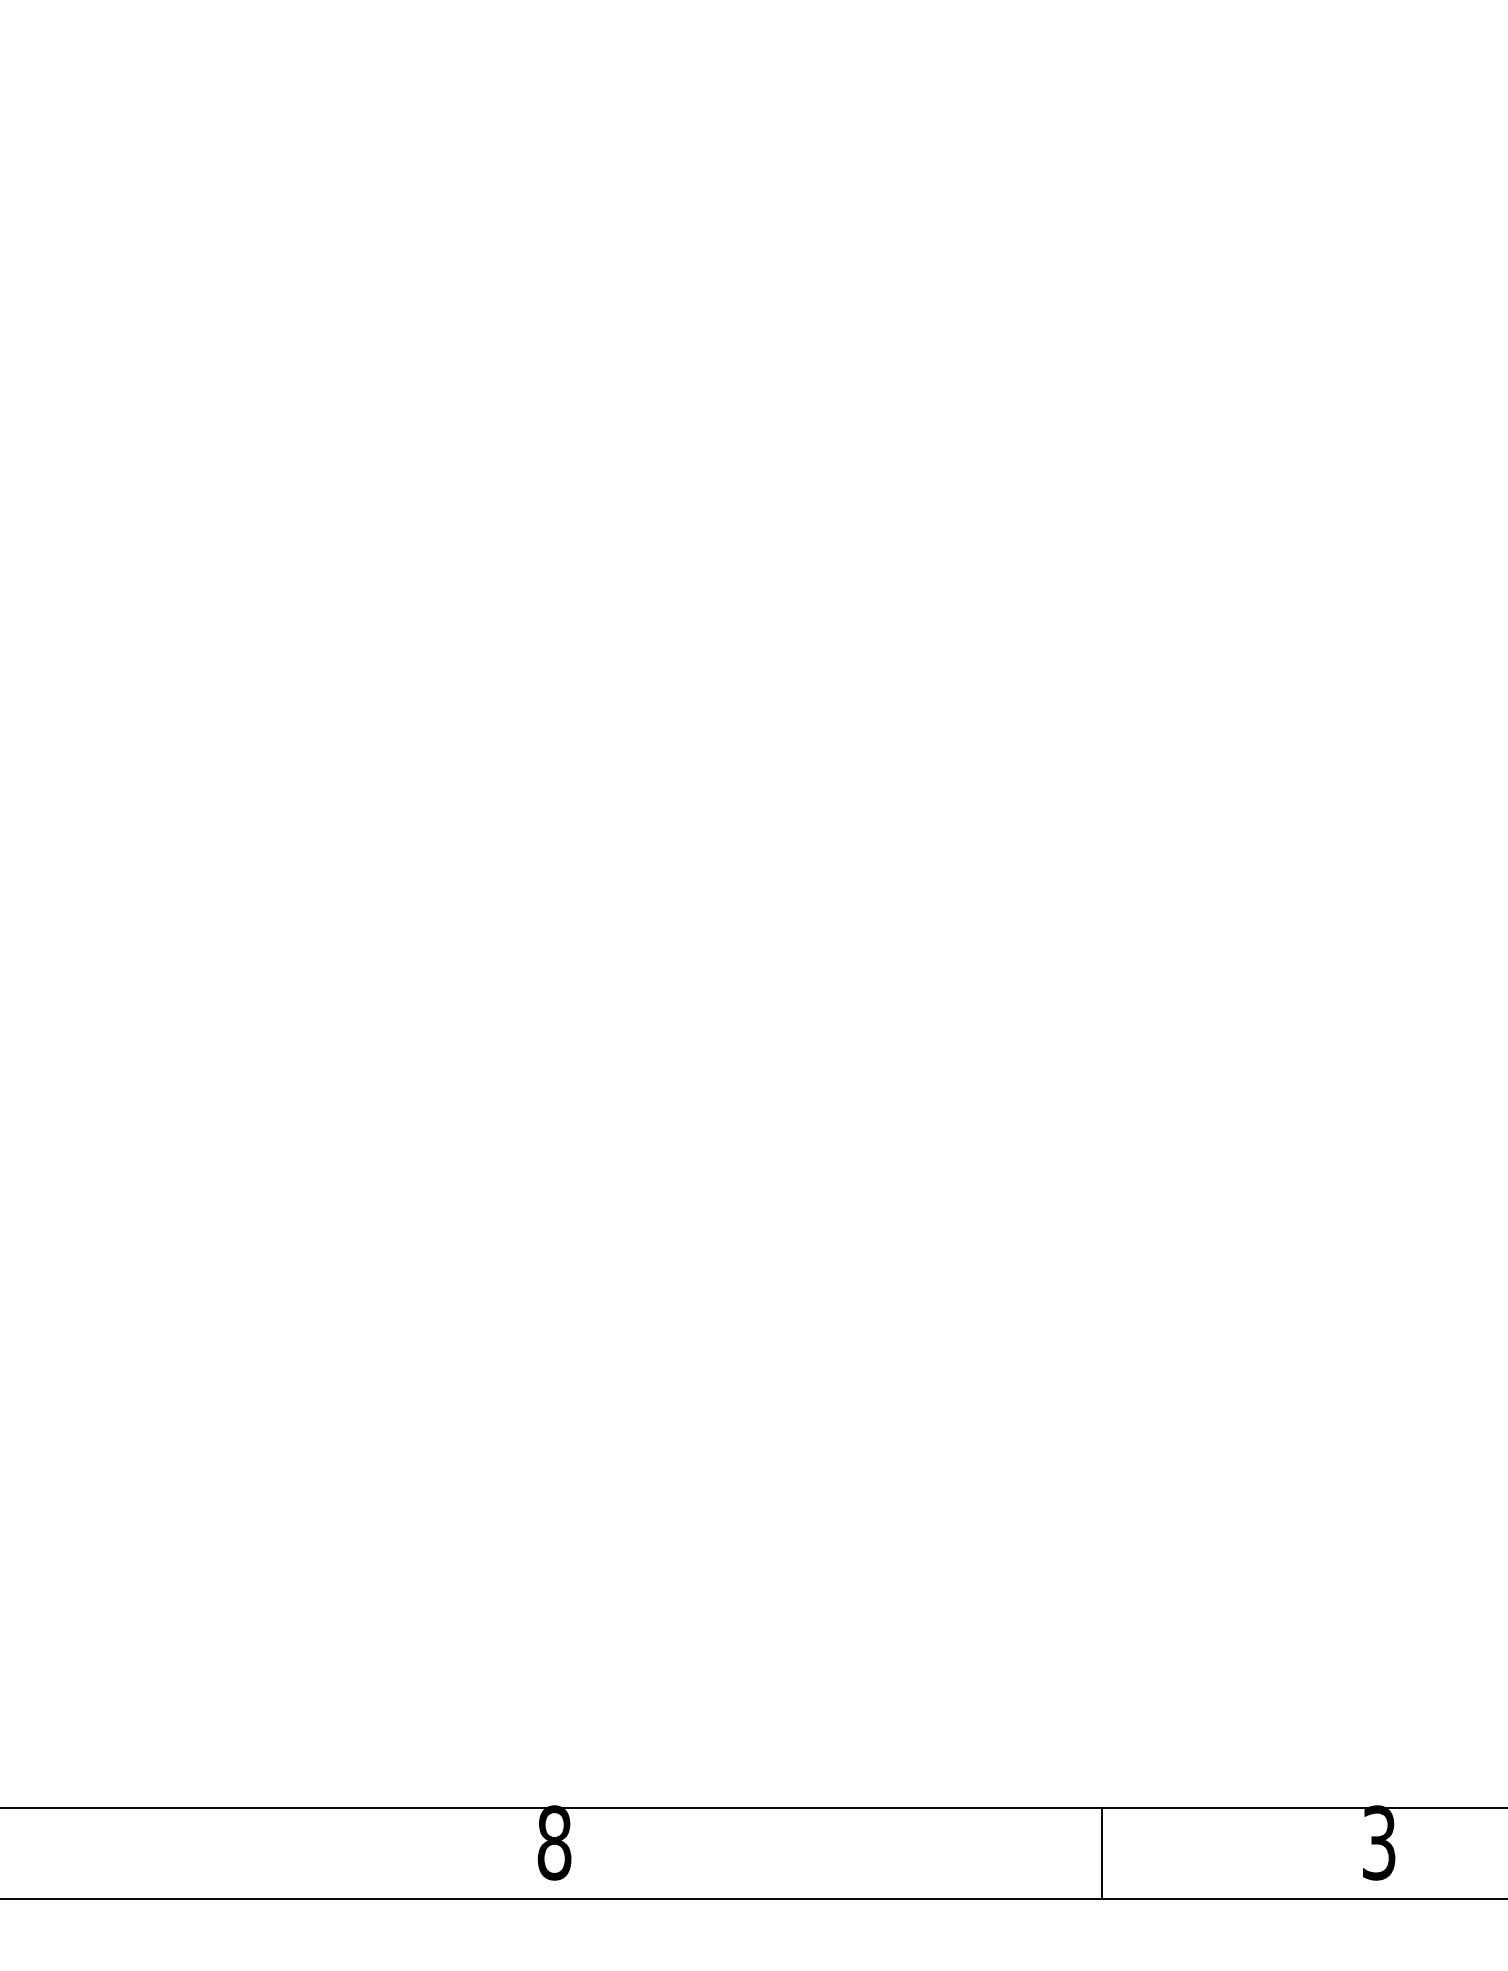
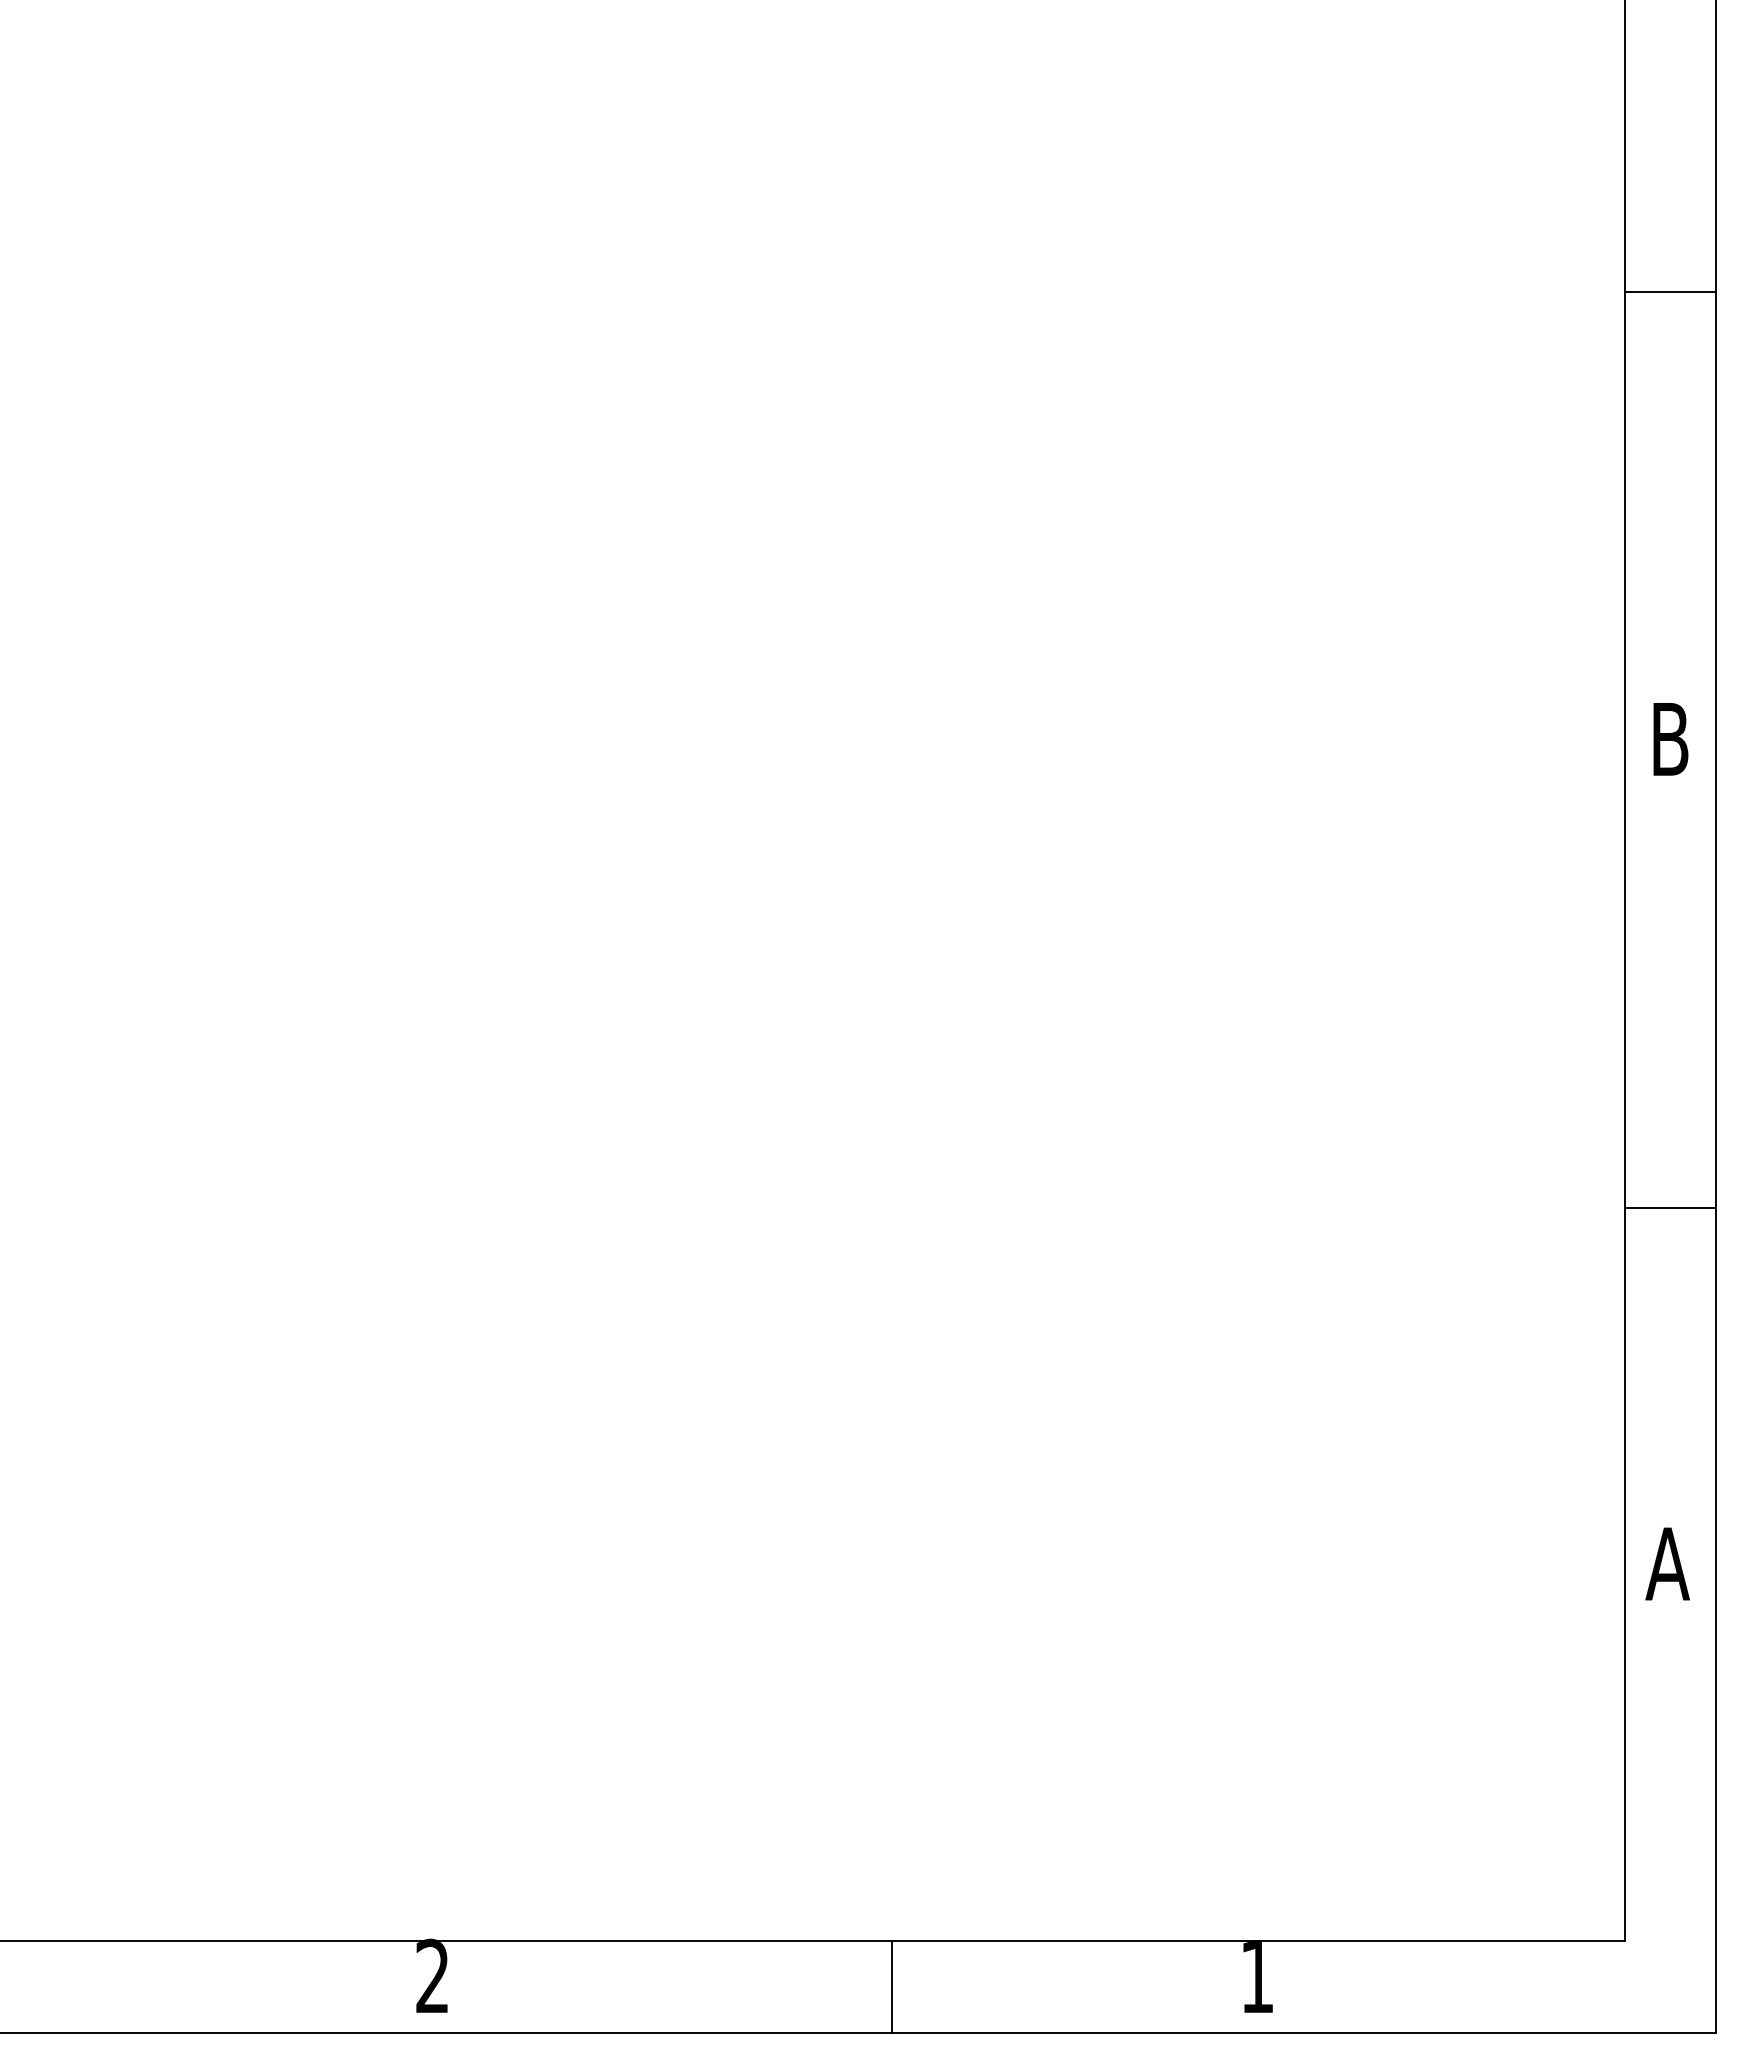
text: (554, 1843) -> (432, 1976), 8 -> 2
text: (1379, 1843) -> (1257, 1976), 3 -> 1
line: (1101, 1853) -> (891, 1986), moved

